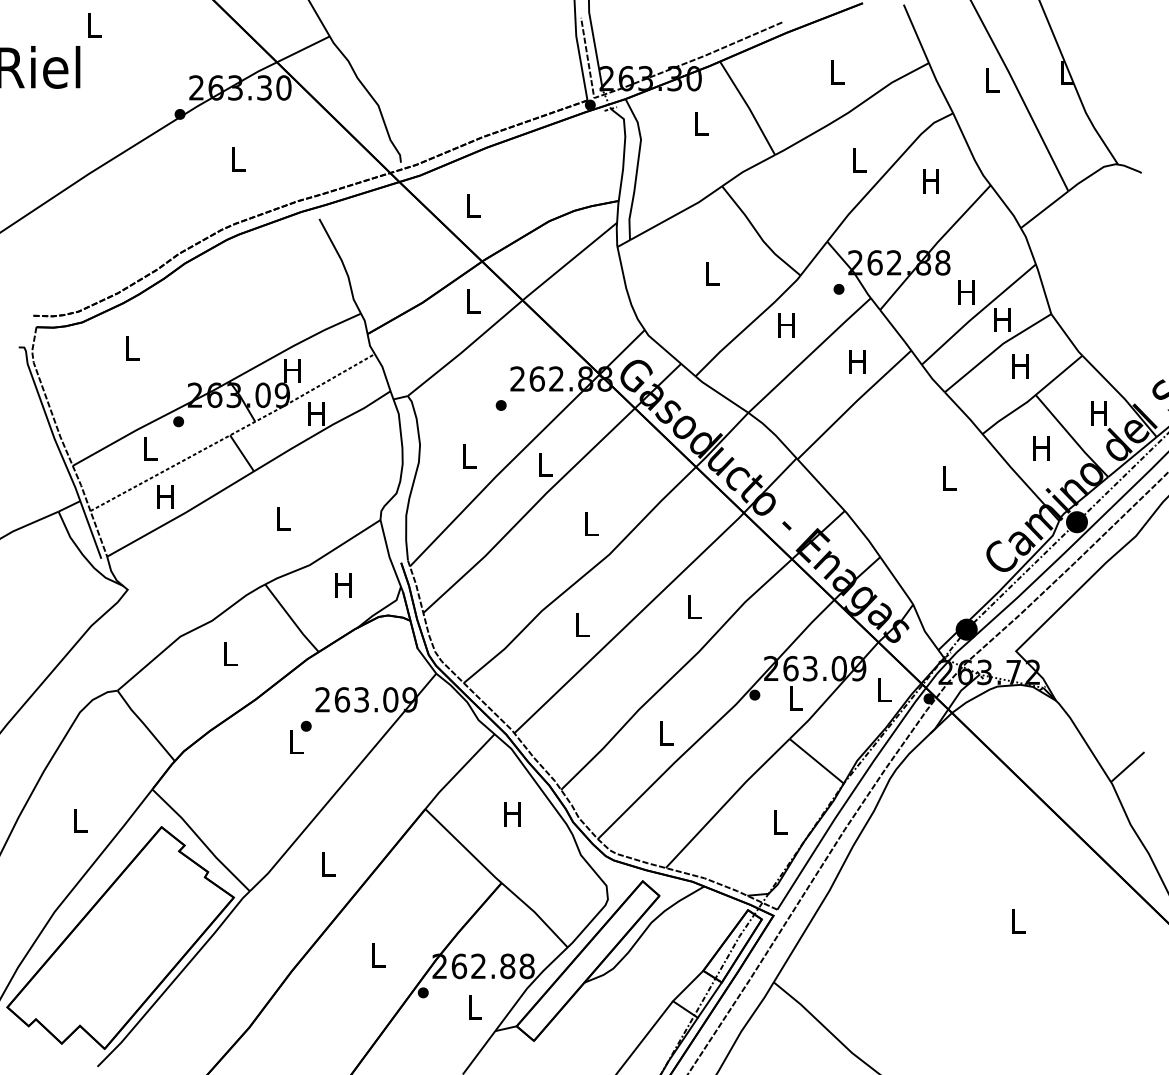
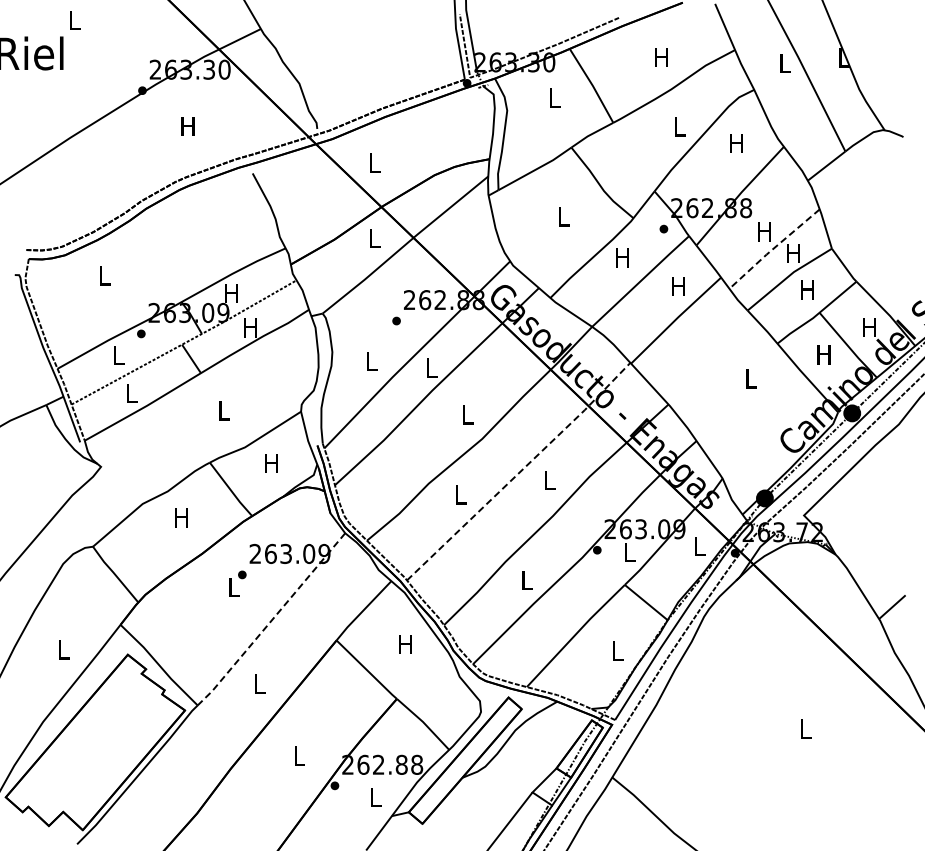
text: (835, 72) -> (661, 57), L -> H
text: (236, 159) -> (187, 126), L -> H
line: (977, 313) -> (773, 248), solid -> dashed
text: (164, 497) -> (130, 393), H -> L
line: (657, 596) -> (520, 472), solid -> dashed
text: (229, 653) -> (181, 517), L -> H
line: (343, 785) -> (271, 621), solid -> dashed

